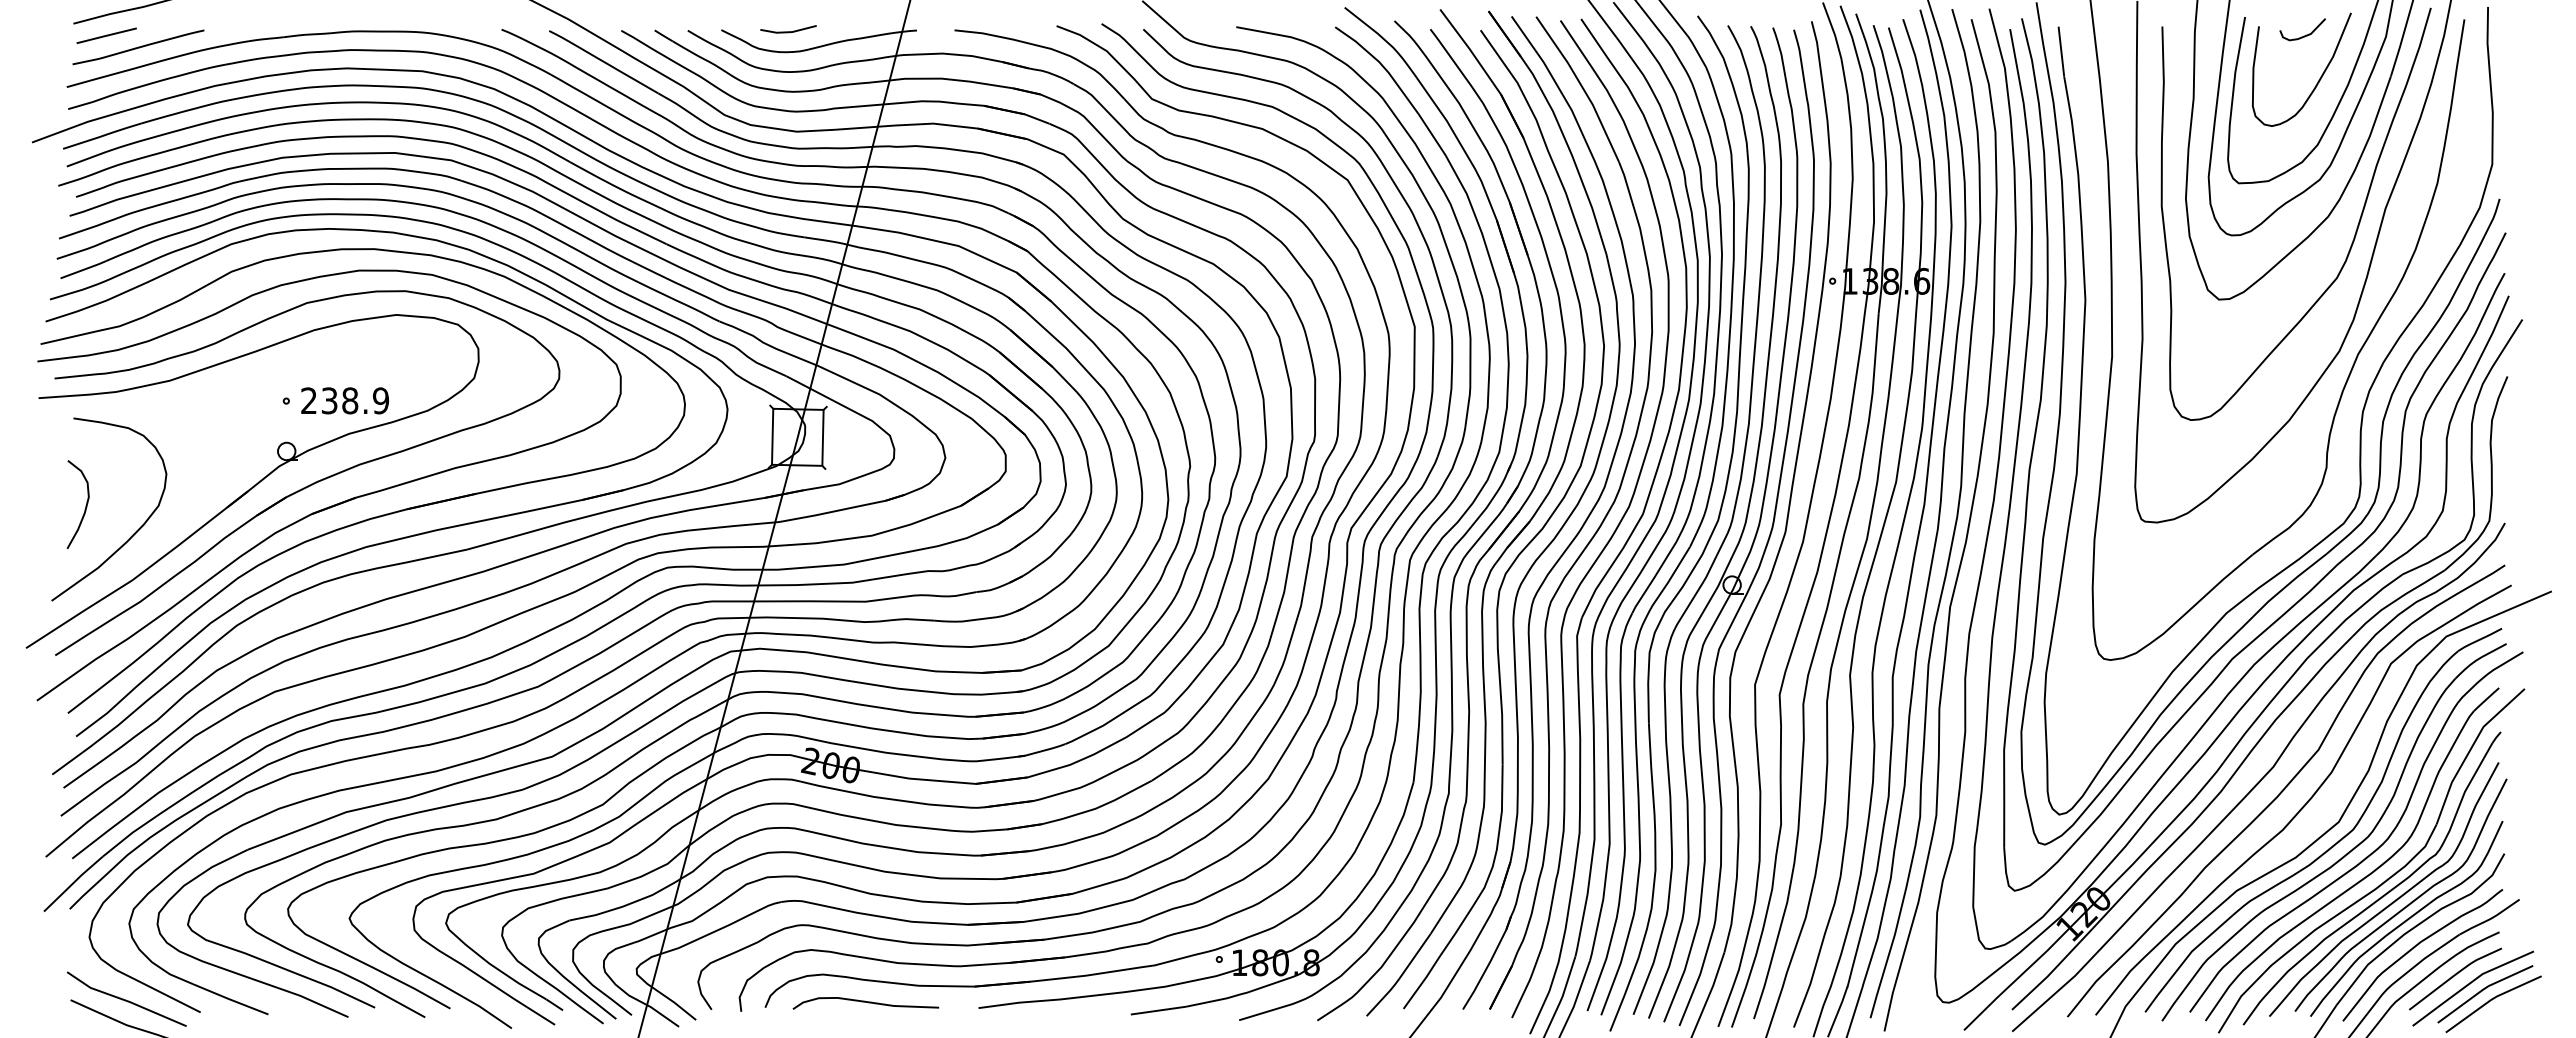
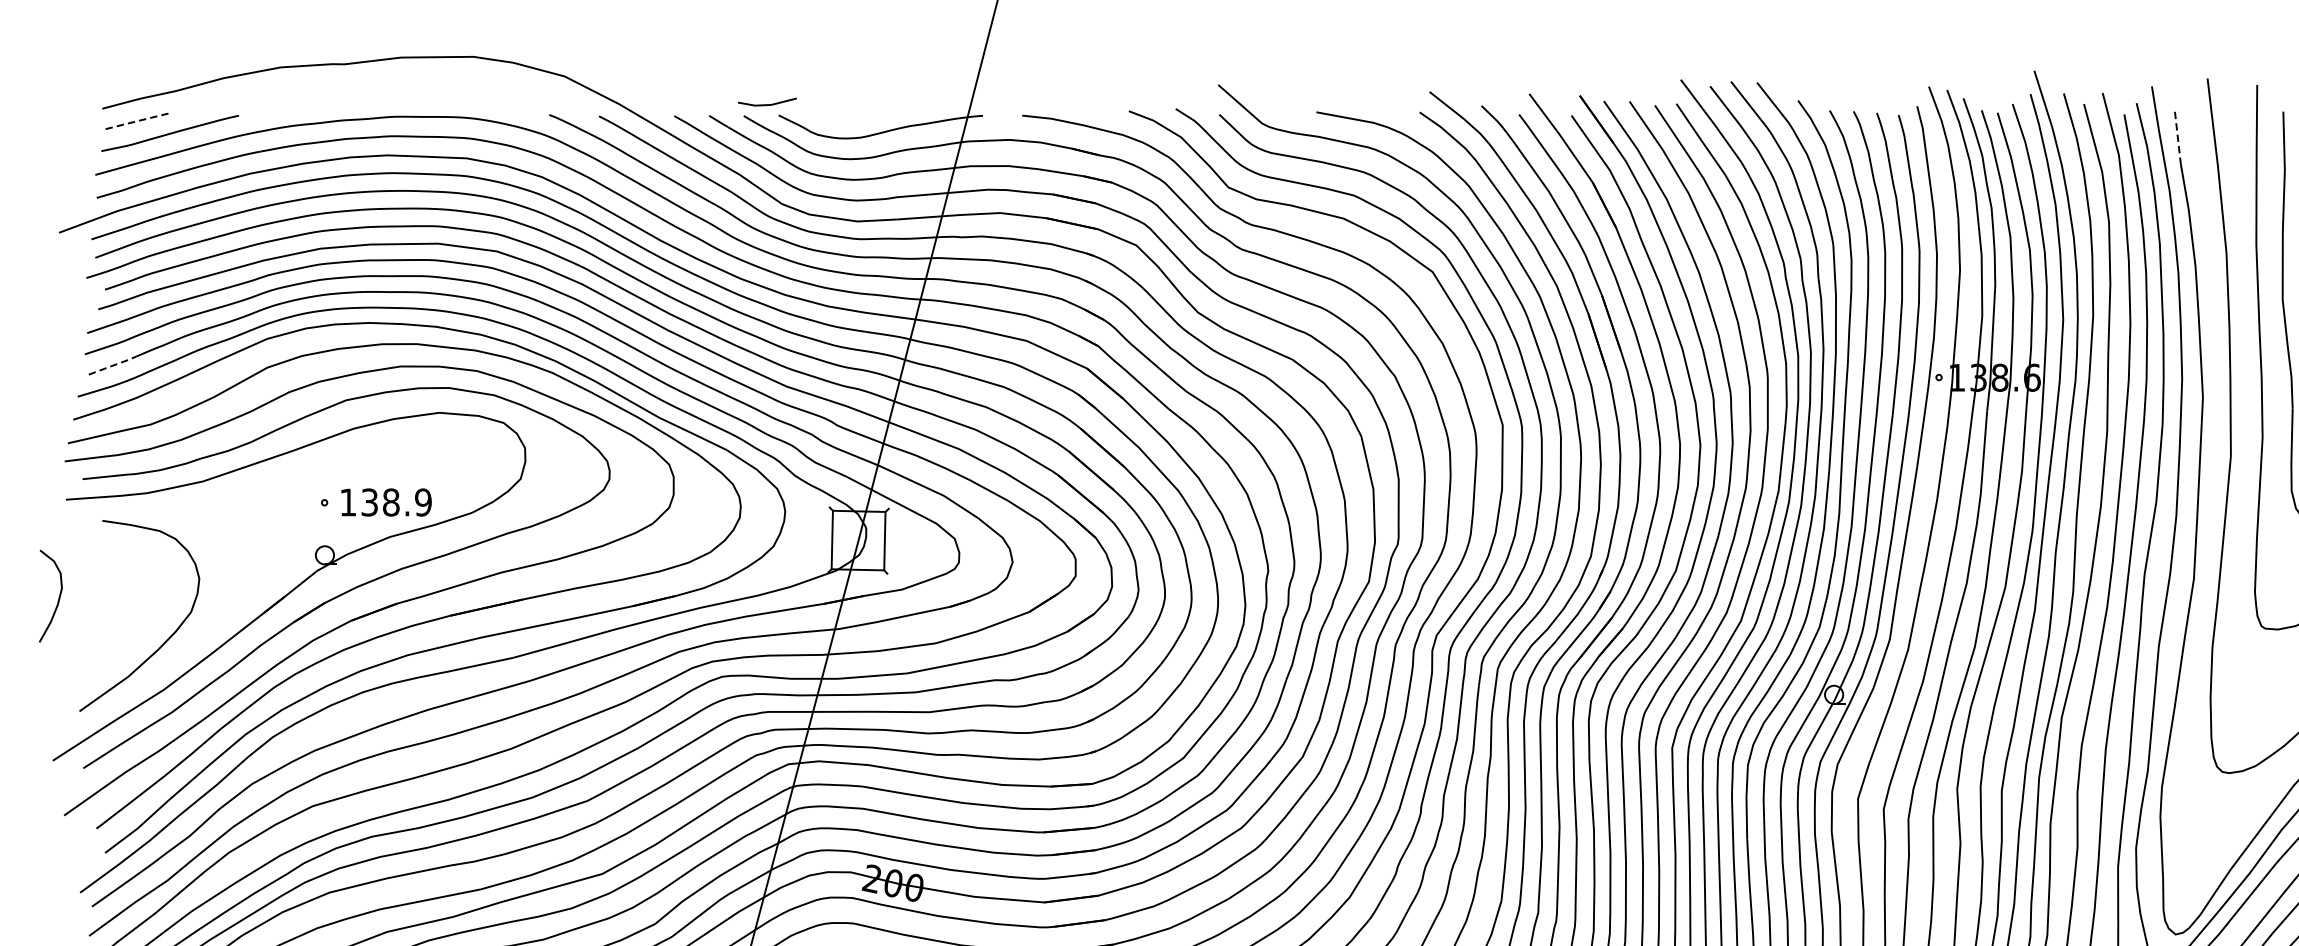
line: (788, 31) -> (767, 104), moved
line: (106, 35) -> (136, 121), solid -> dashed
line: (2061, 52) -> (2178, 138), solid -> dashed
line: (84, 269) -> (113, 365), solid -> dashed
text: (308, 400) -> (347, 502), 238.9 -> 138.9
curve: (85, 505) -> (58, 597), moved

